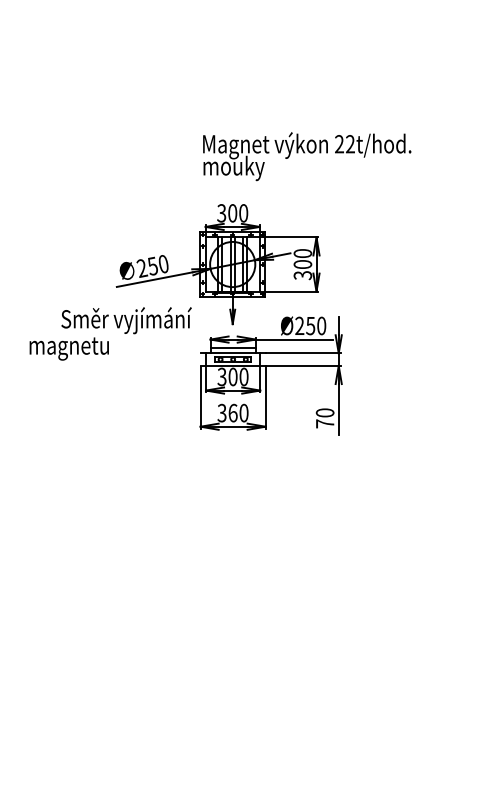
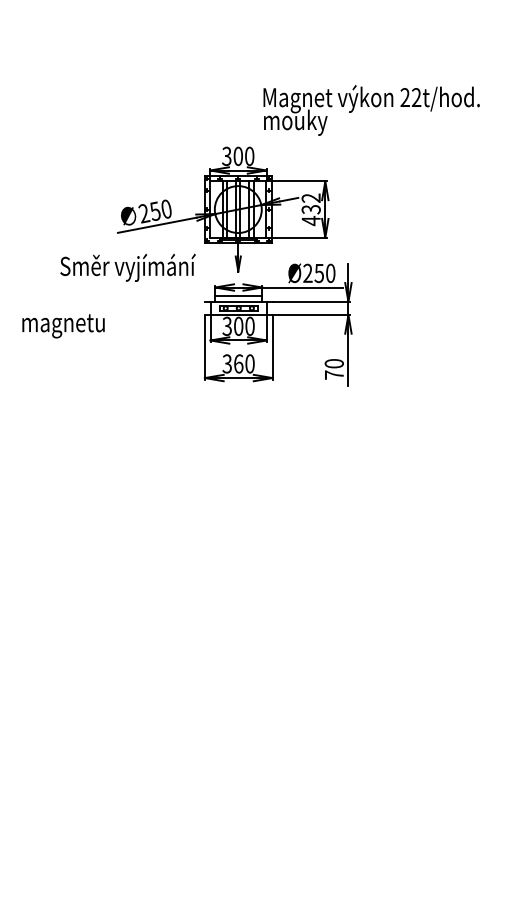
text: (307, 156) -> (371, 110), moved
text: (302, 264) -> (310, 209), 300 -> 432
text: (69, 349) -> (63, 326), moved

